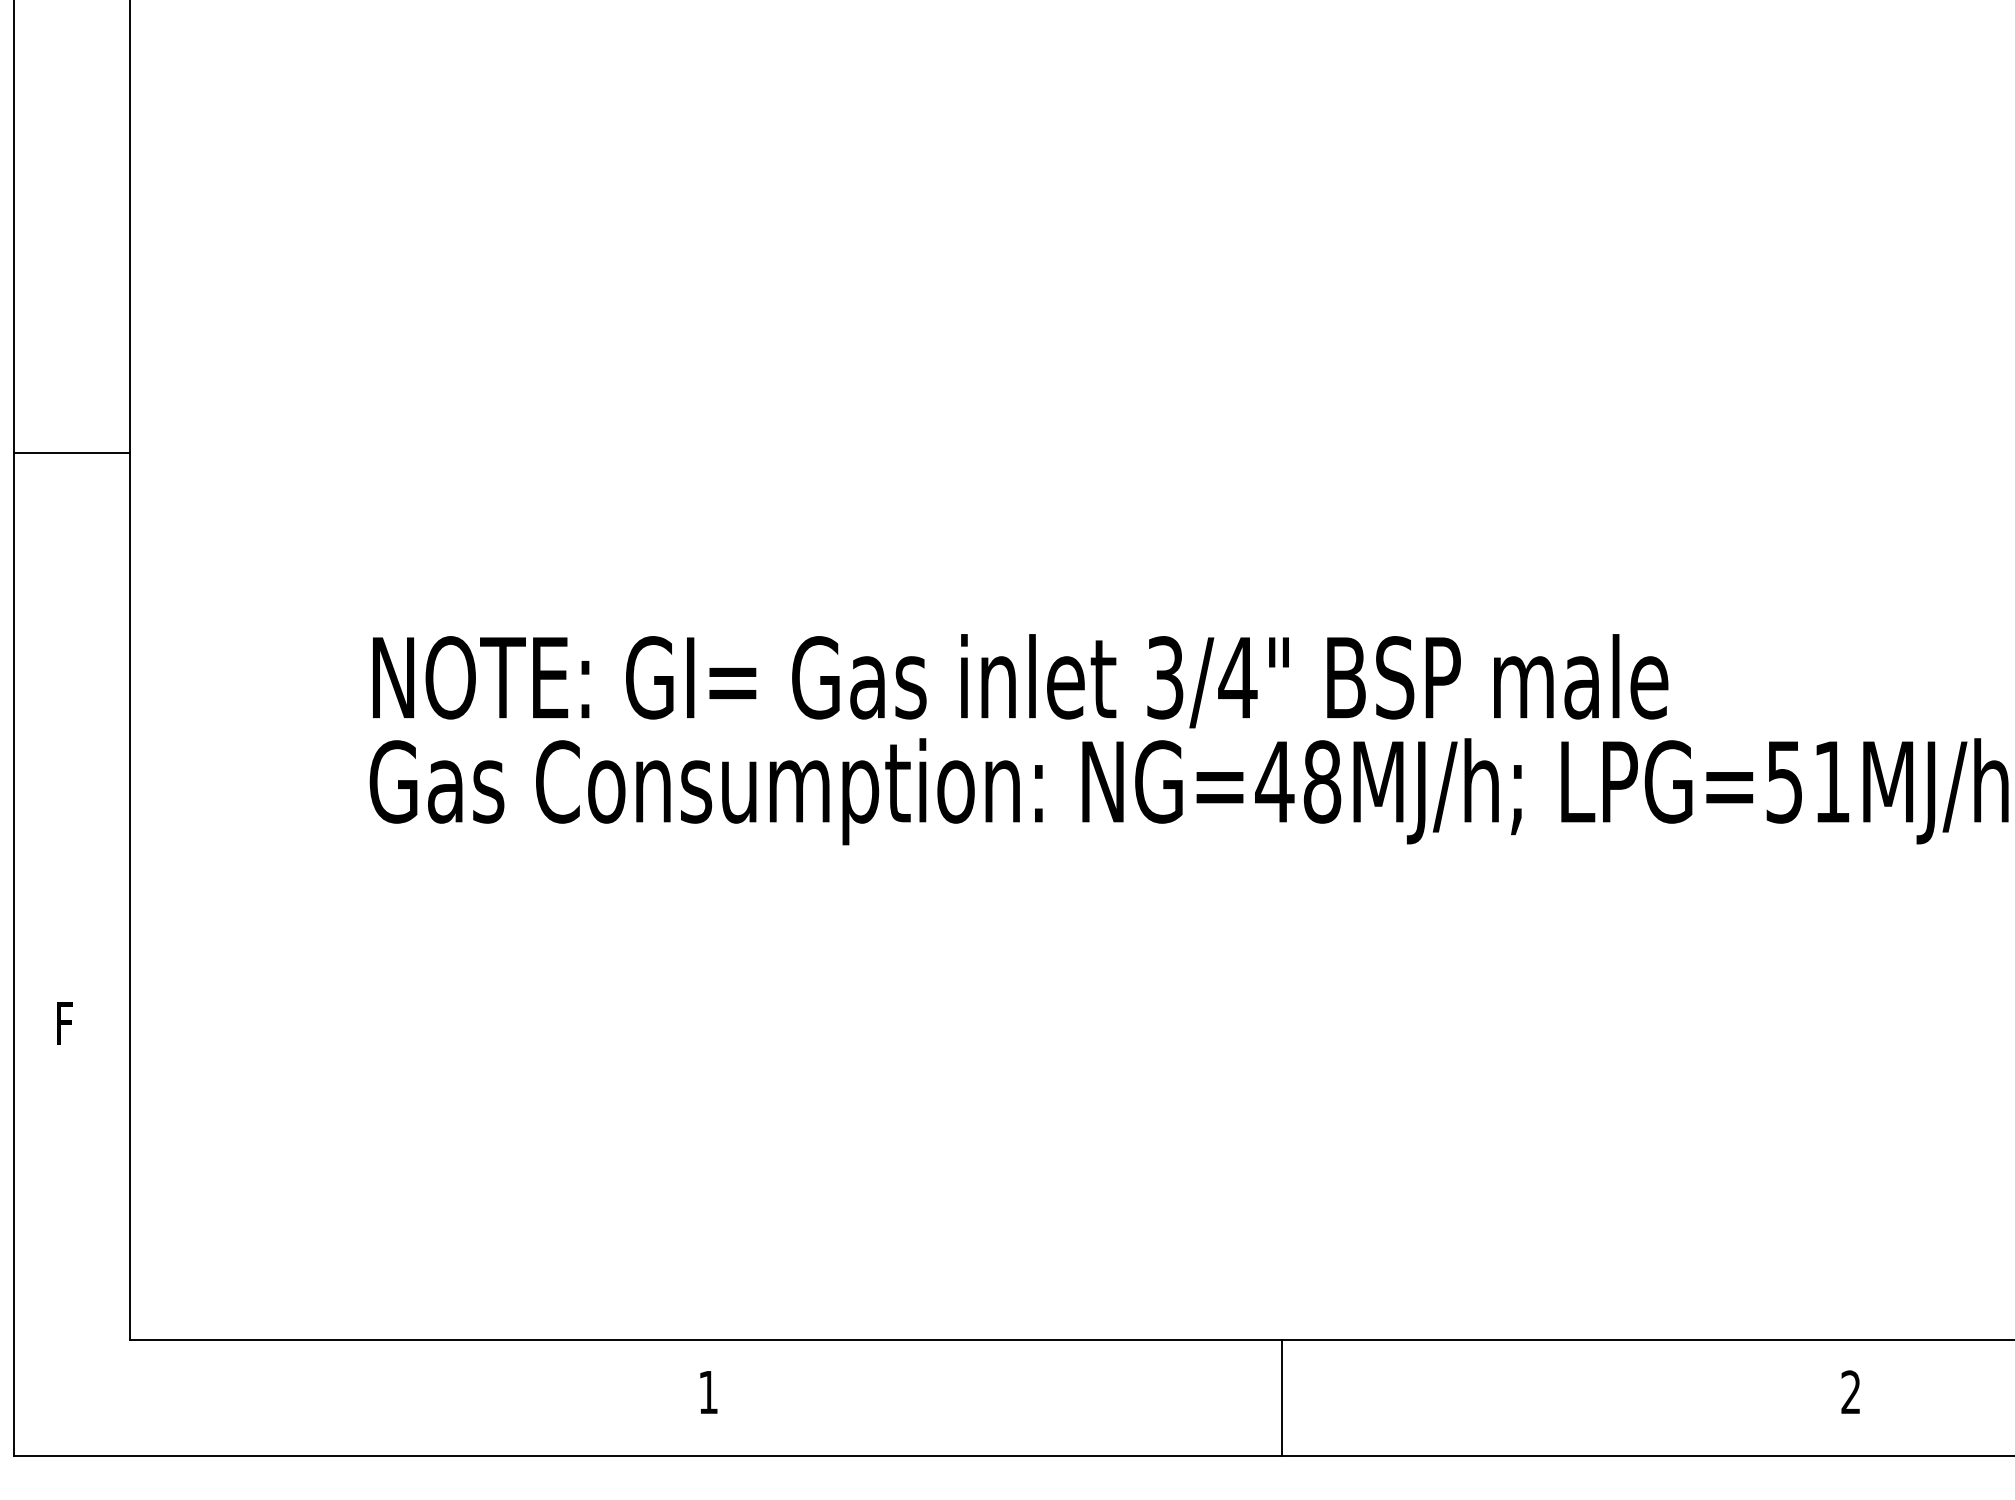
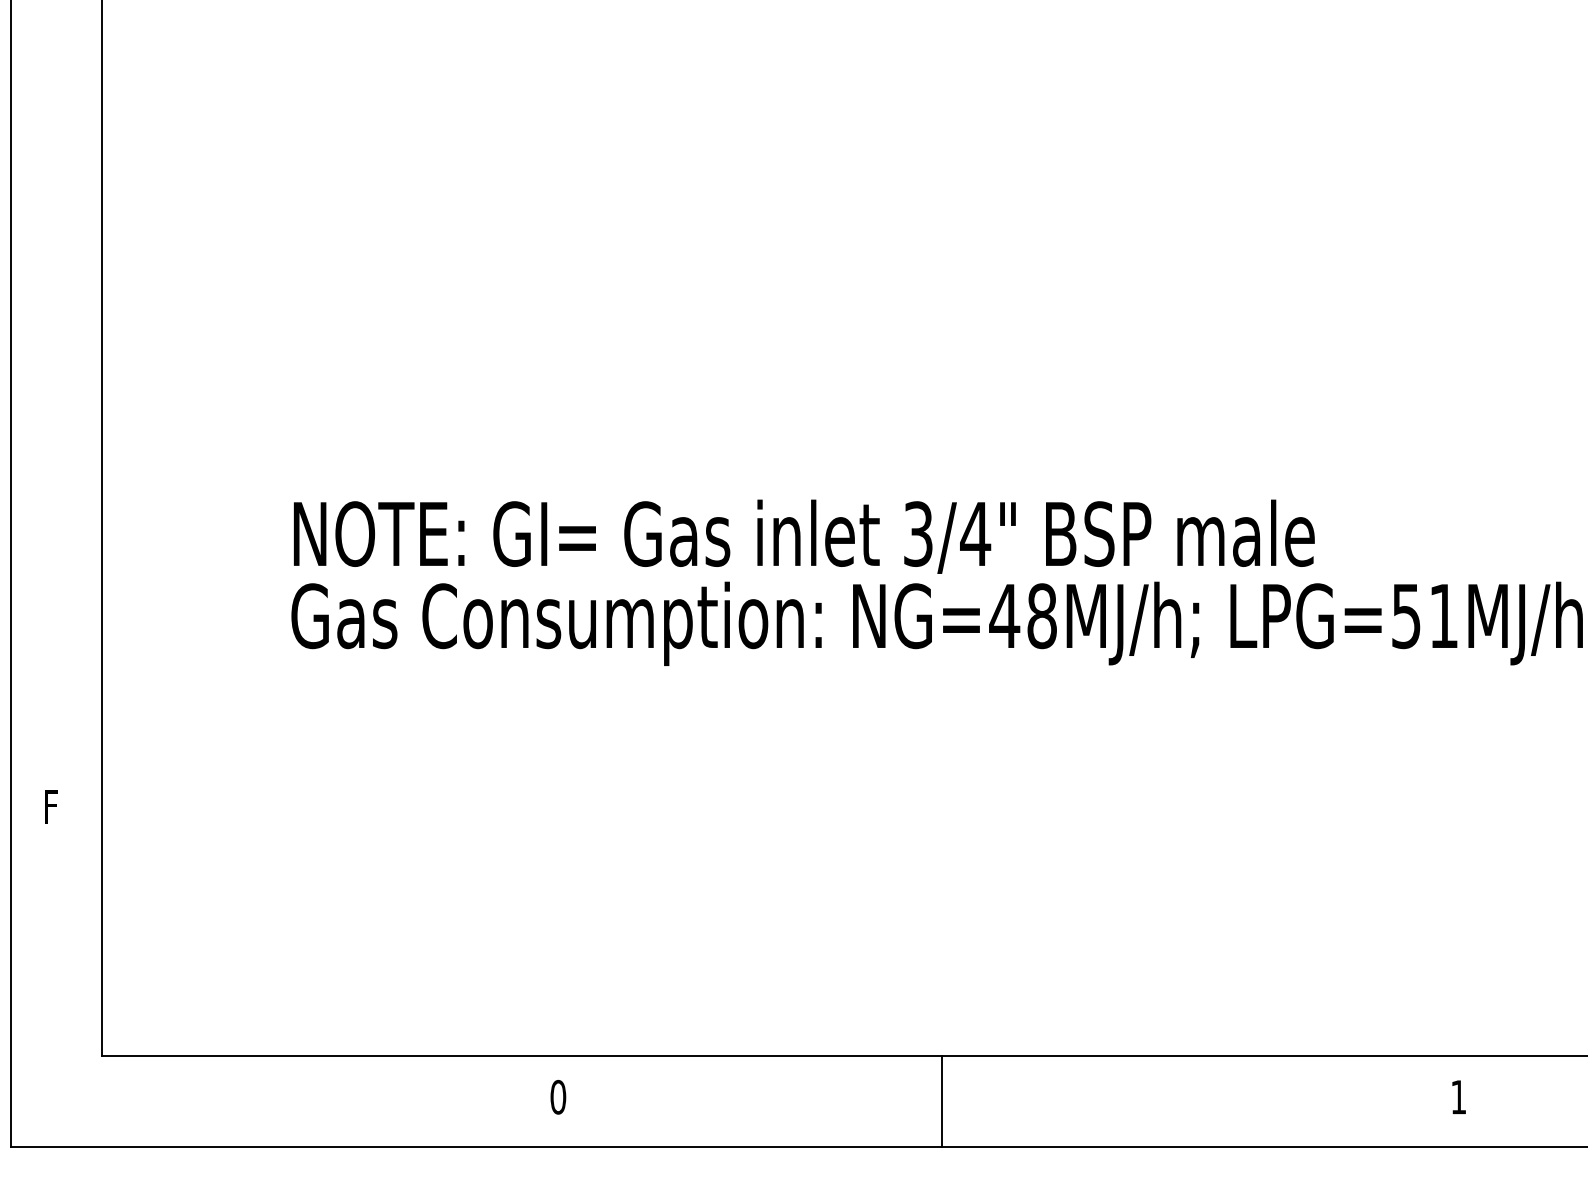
line: (71, 453) -> (56, 357), removed
text: (1850, 1391) -> (1458, 1096), 2 -> 1
text: (708, 1392) -> (558, 1097), 1 -> 0
line: (1281, 1397) -> (942, 1101), moved

